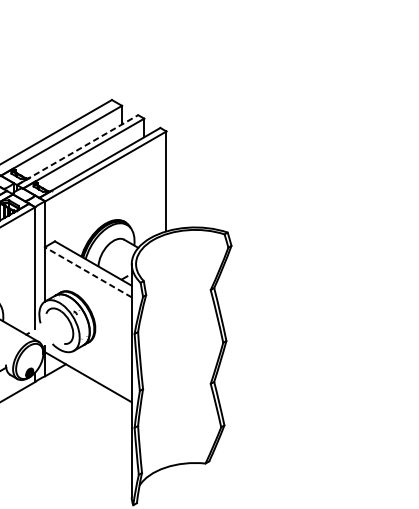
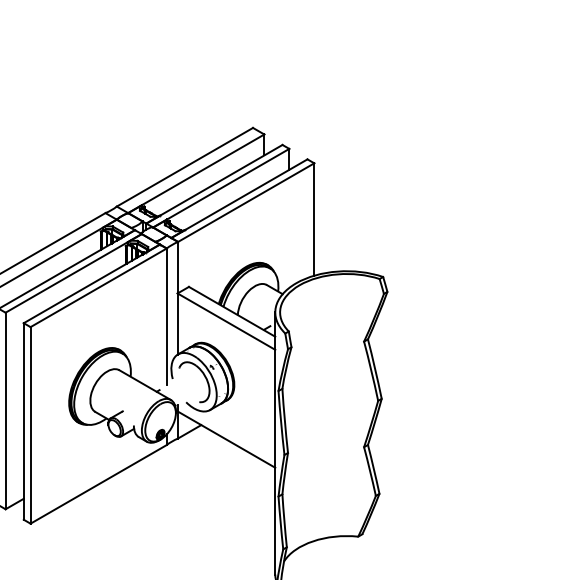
line: (77, 150) -> (214, 184), dashed -> solid
line: (88, 272) -> (226, 321), dashed -> solid

